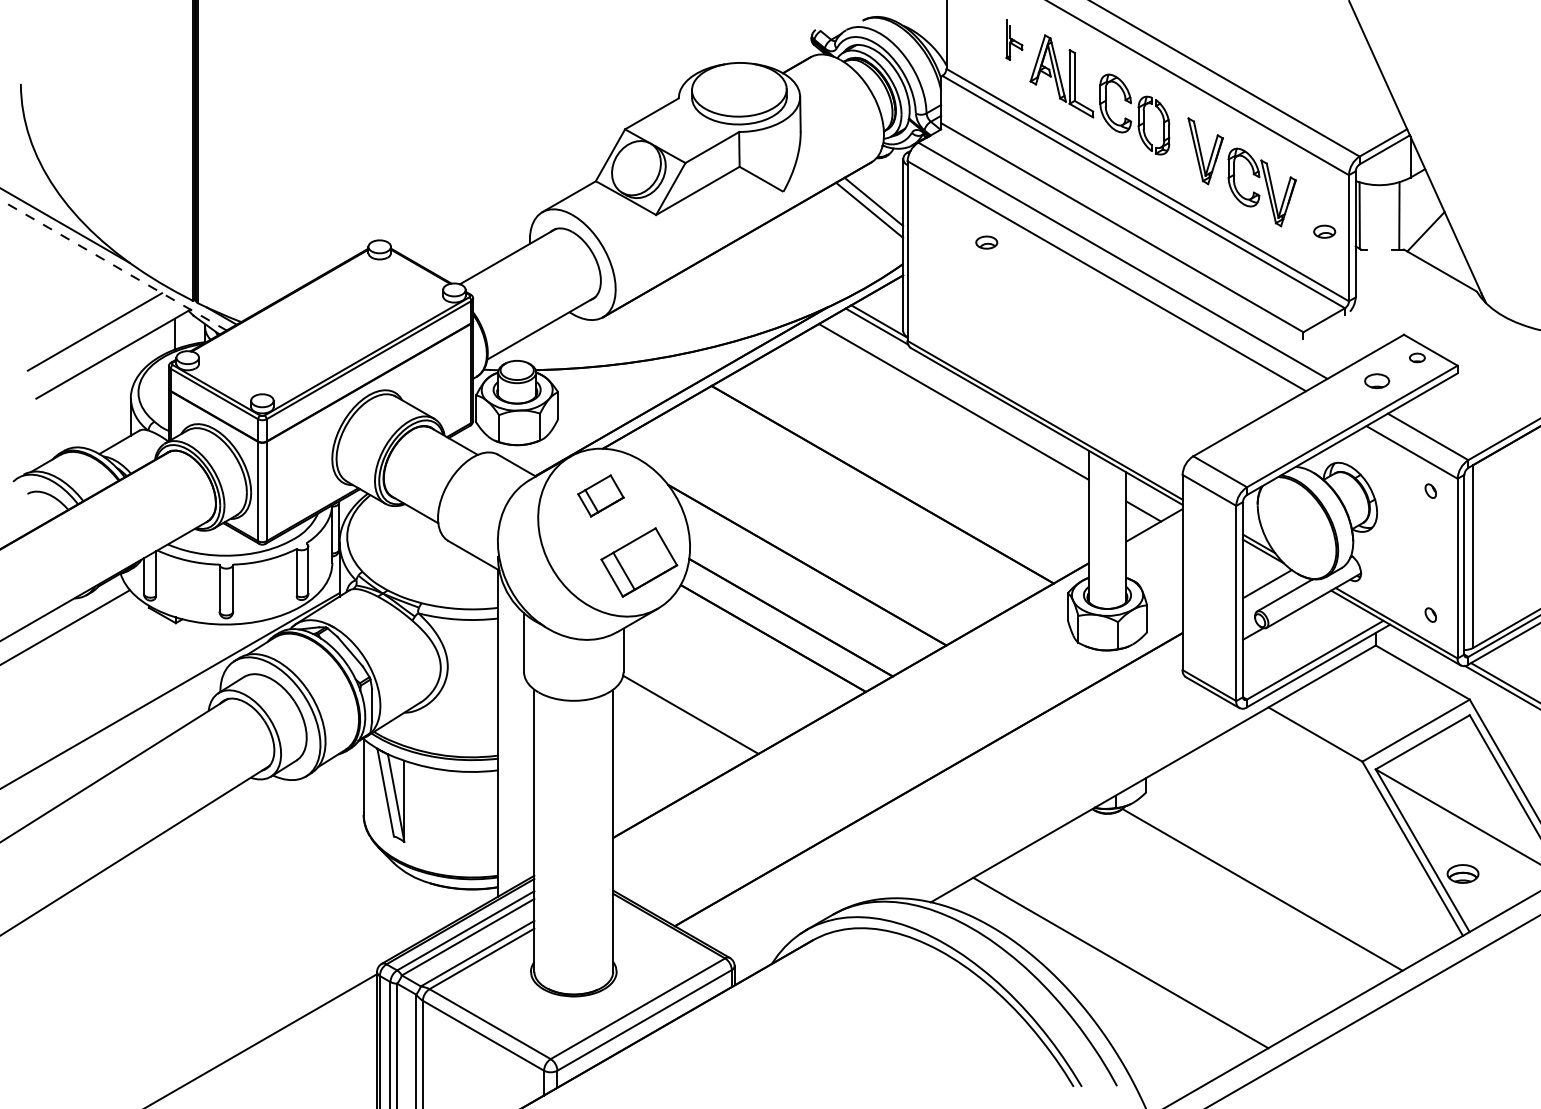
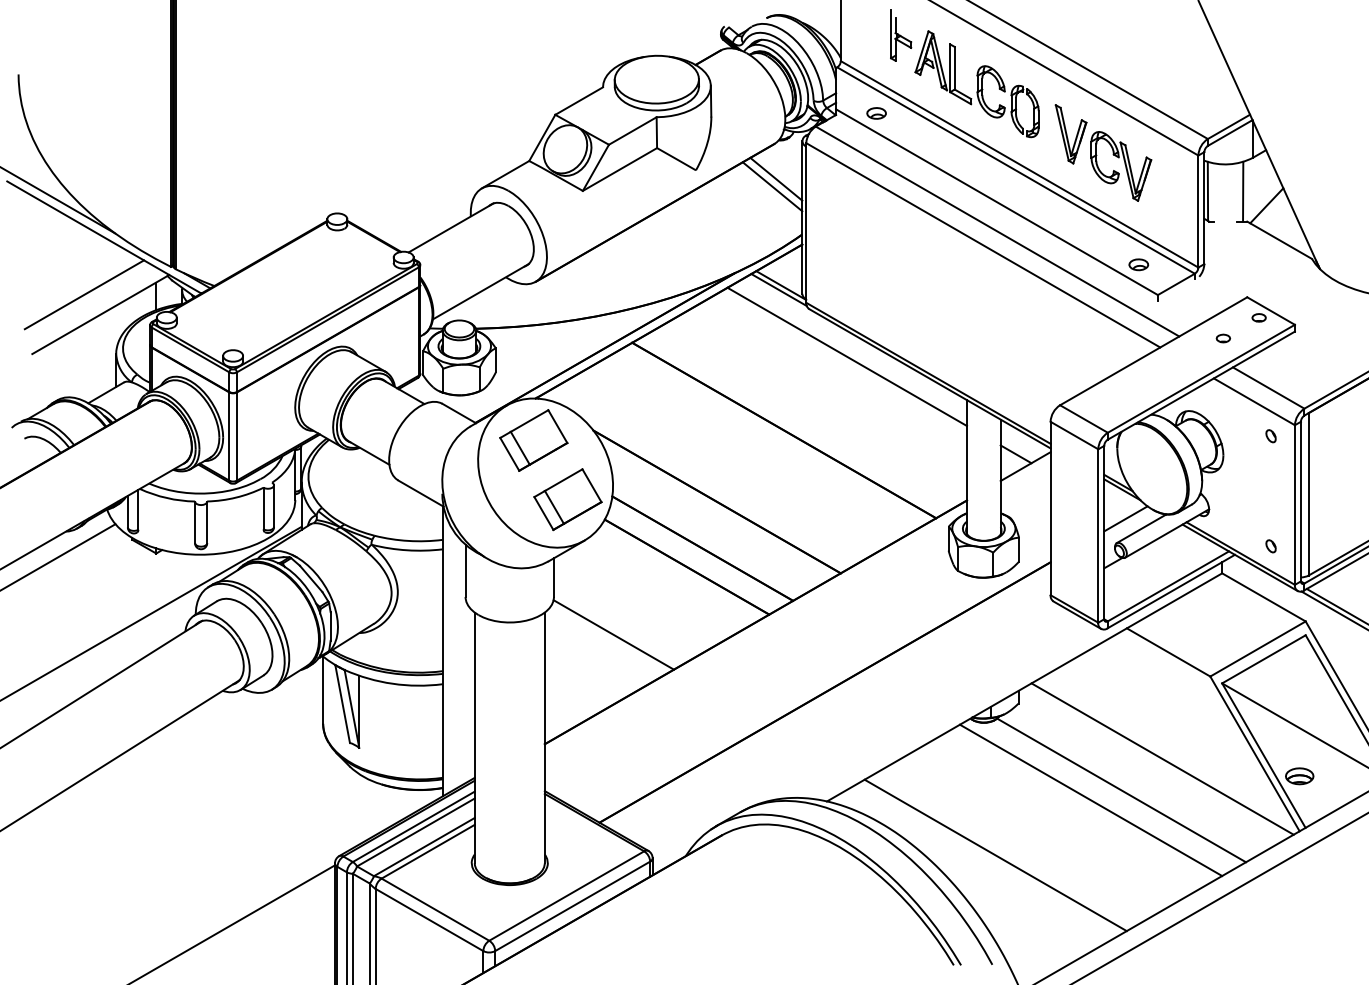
part: (1014, 40) -> (901, 35), size x1.43
part: (1324, 231) -> (1138, 264), moved
part: (986, 242) -> (876, 113), moved
line: (117, 267) -> (104, 237), dashed -> solid
part: (1377, 381) -> (1223, 338), size x0.62
part: (600, 495) -> (533, 440), size x1.67
line: (1308, 853) -> (1162, 758), added
line: (1227, 901) -> (1090, 800), added

